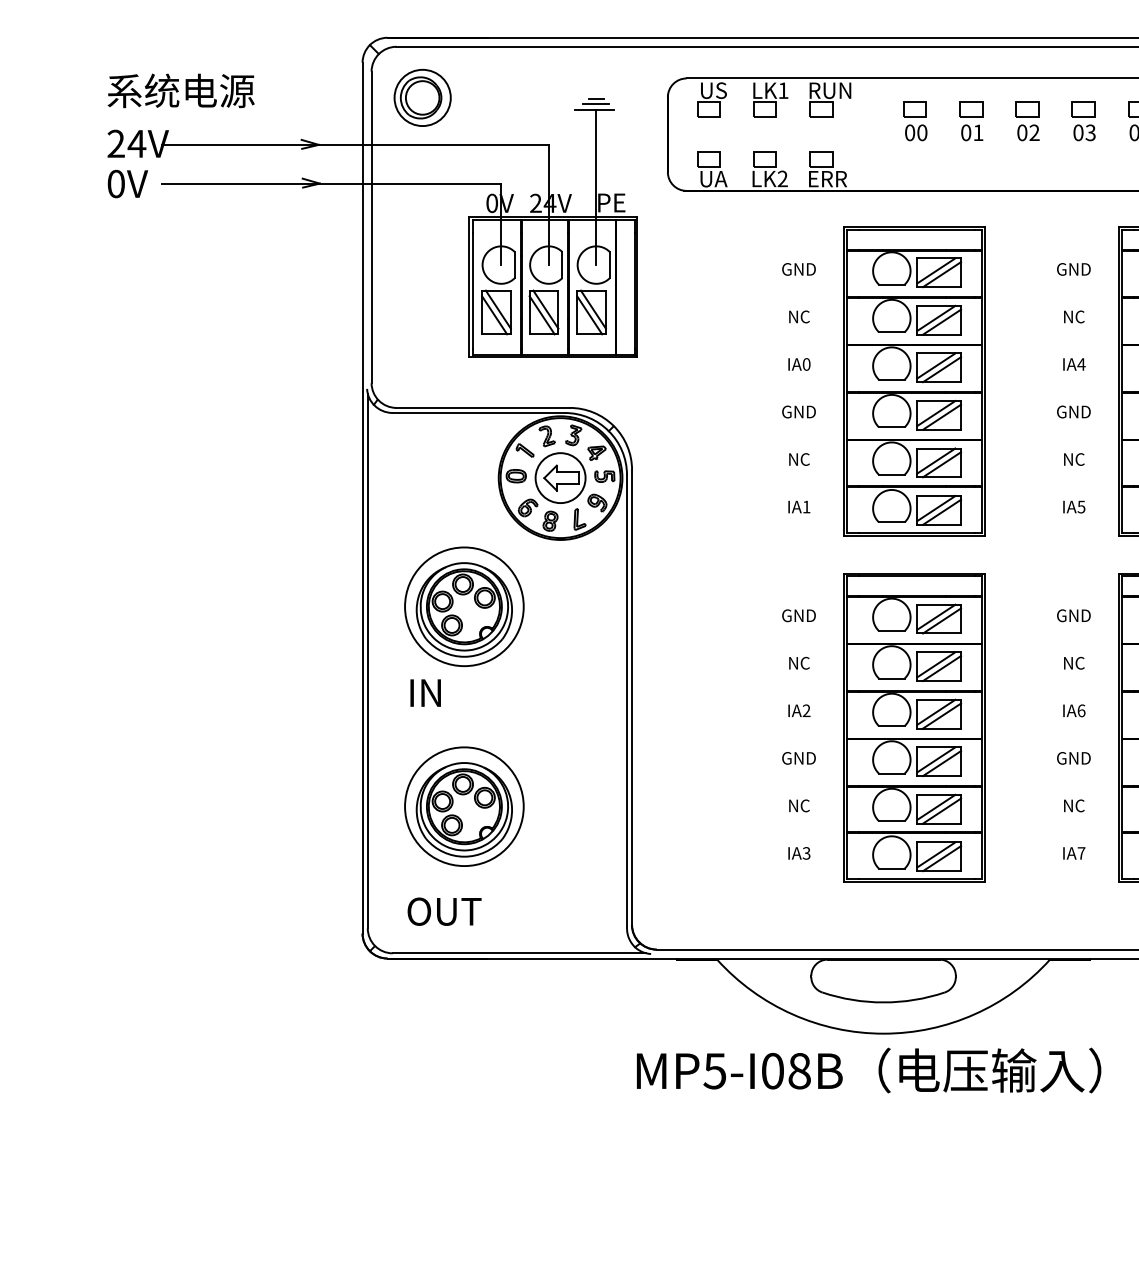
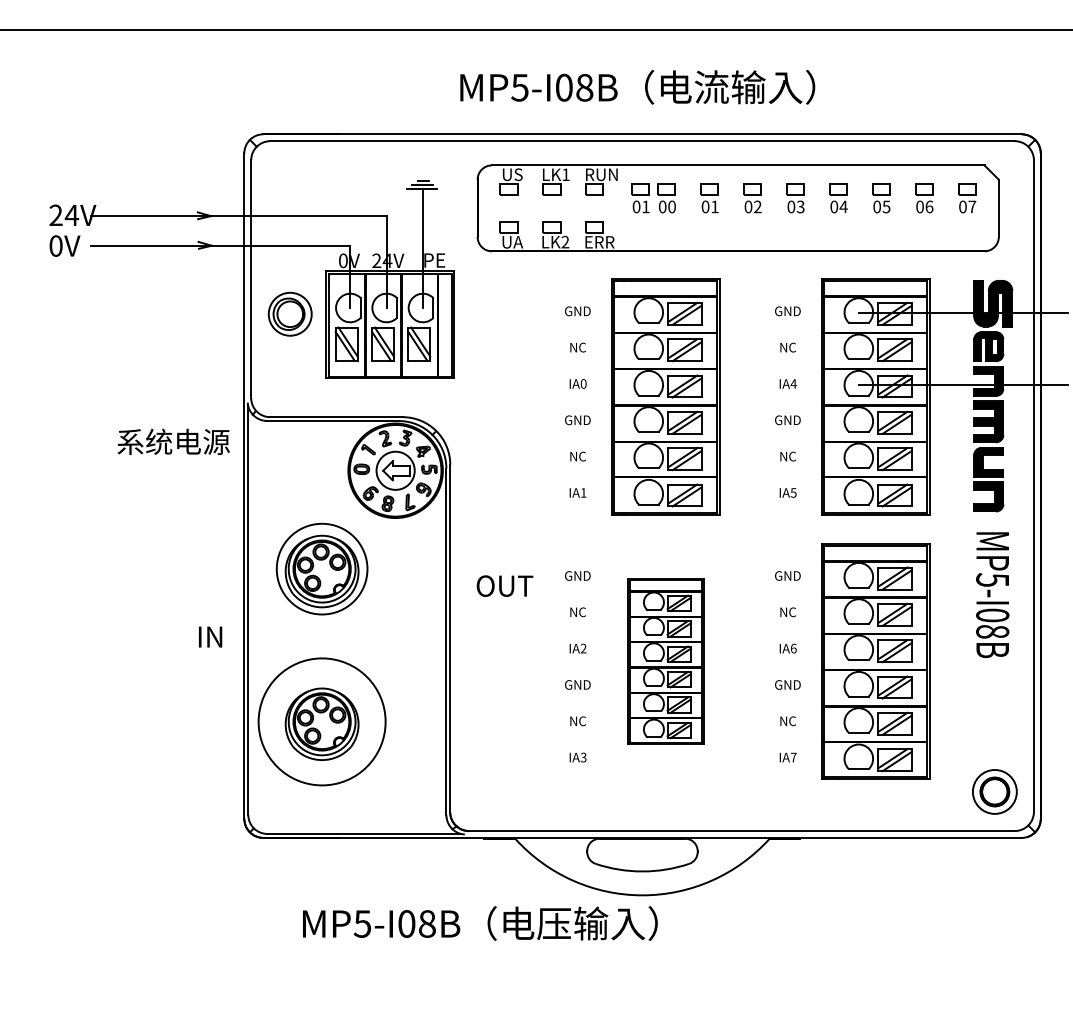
text: (180, 90) -> (173, 441), moved
part: (421, 96) -> (289, 313), moved
part: (881, 121) -> (640, 198), added
text: (425, 692) -> (210, 636), moved
part: (913, 727) -> (665, 661), size x0.7
circle: (463, 806) -> (321, 721), size x1.4
text: (443, 910) -> (504, 585), moved
text: (869, 1070) -> (480, 923), moved

